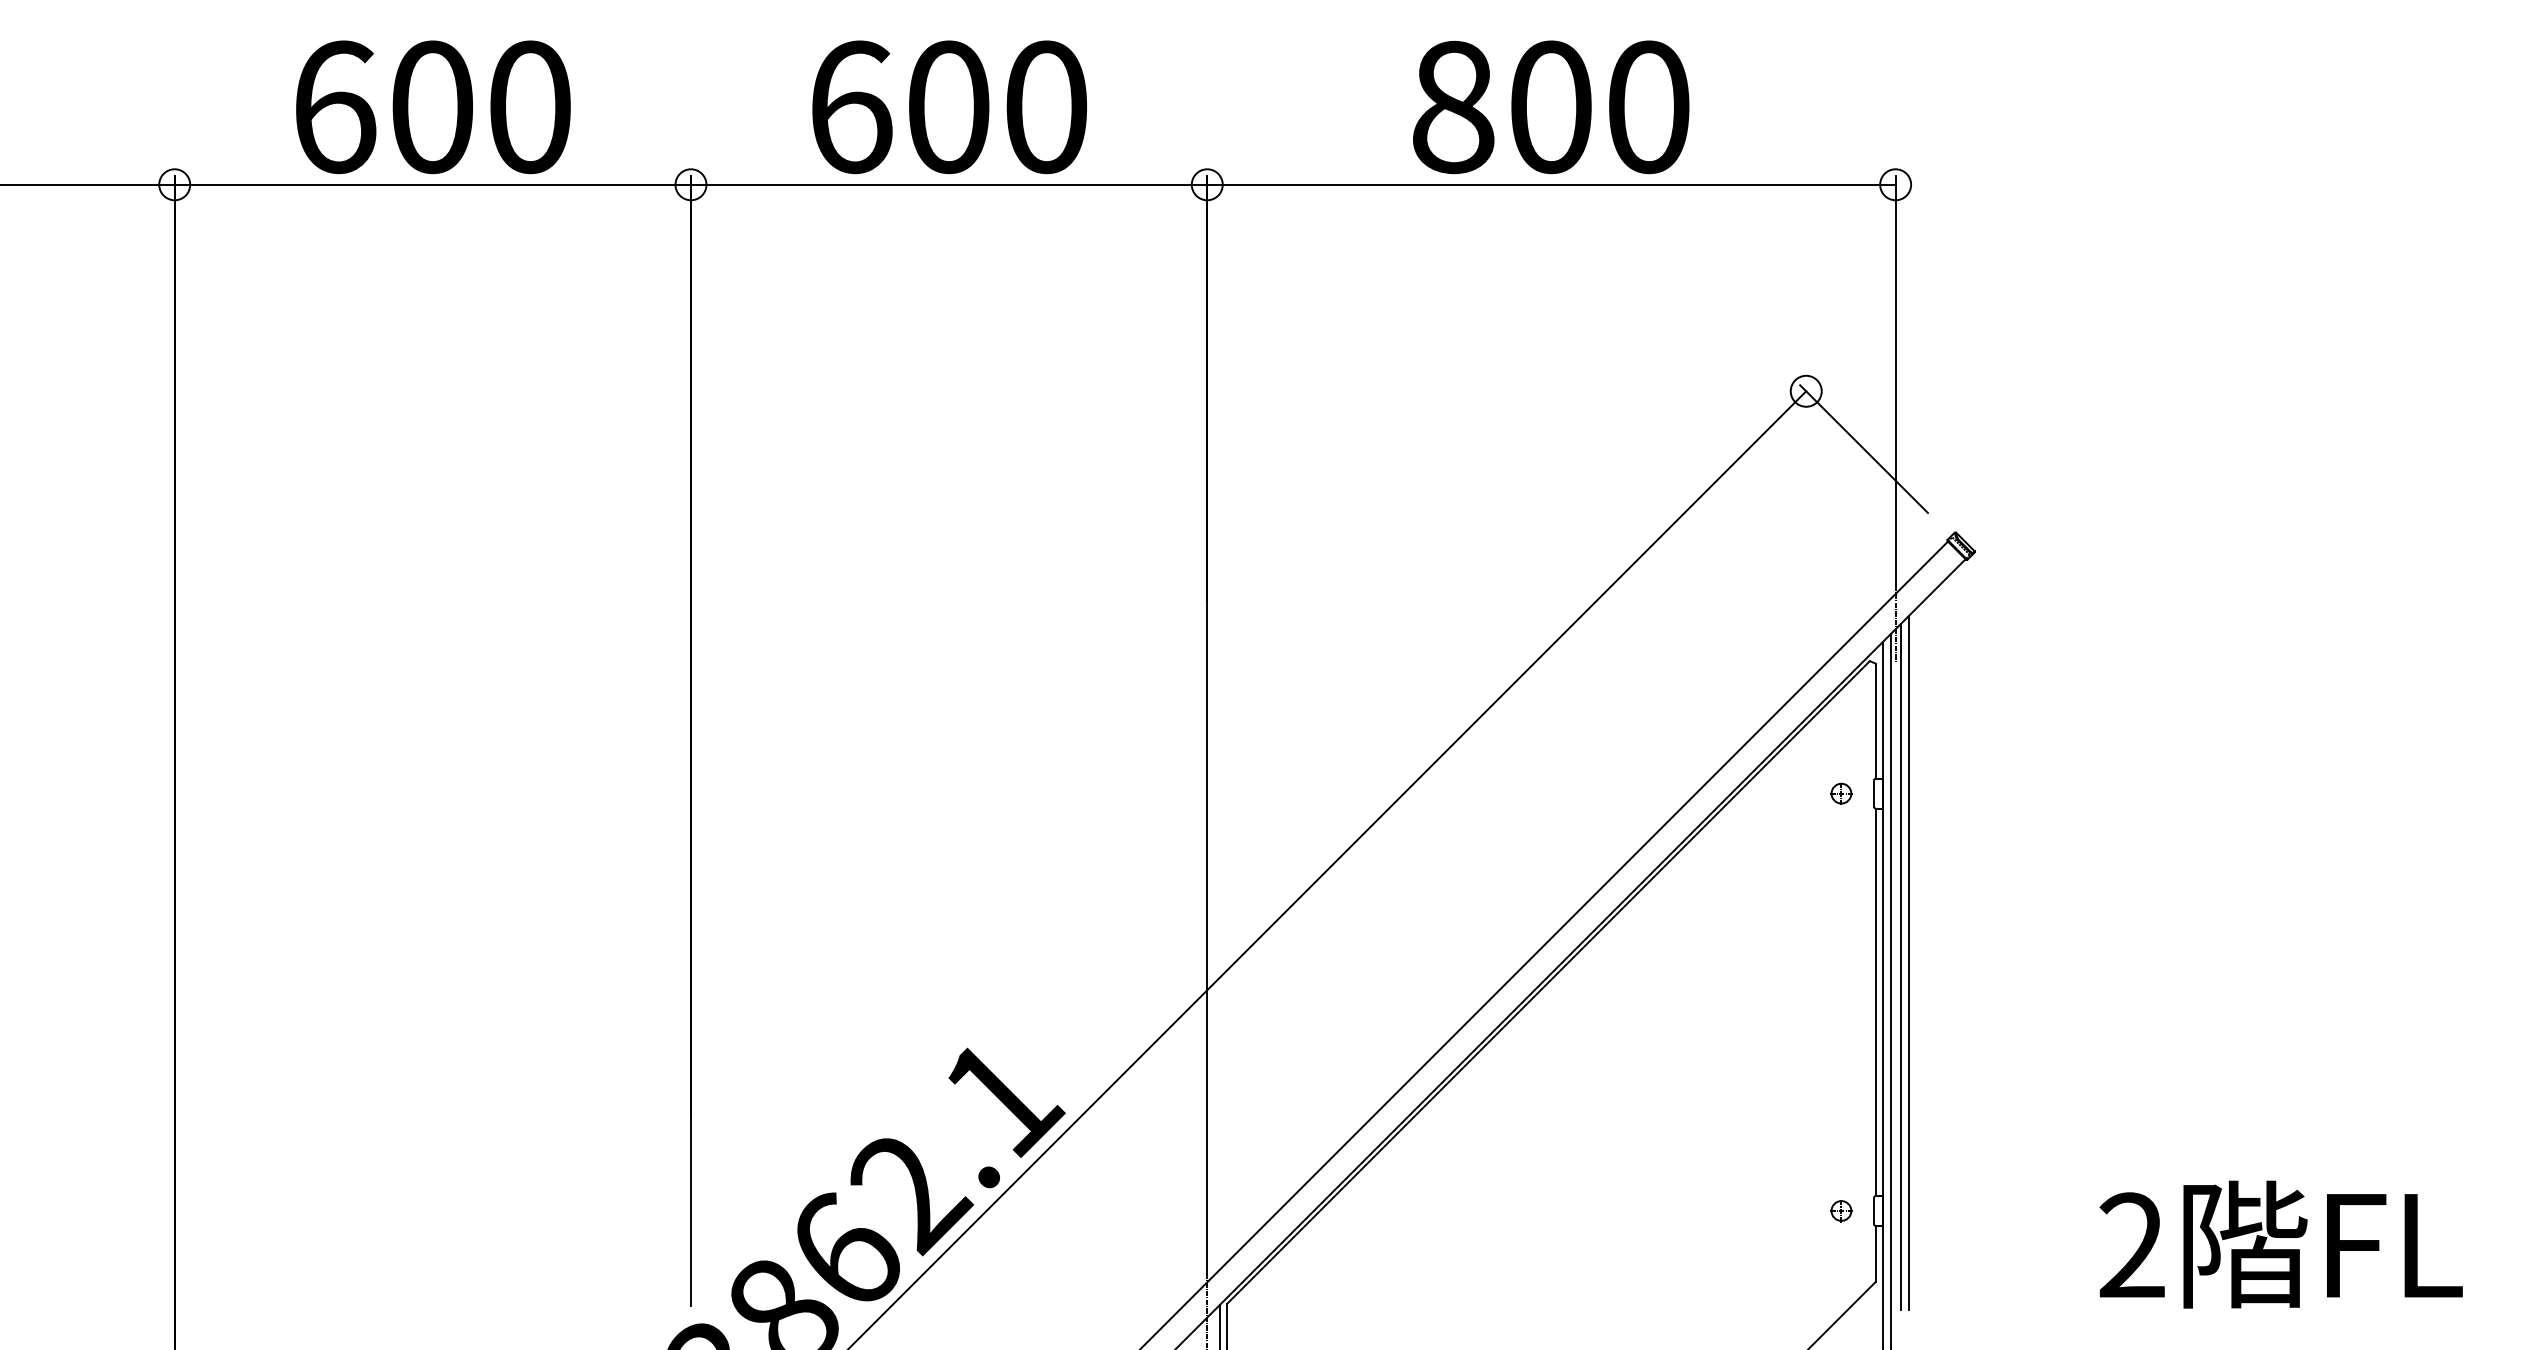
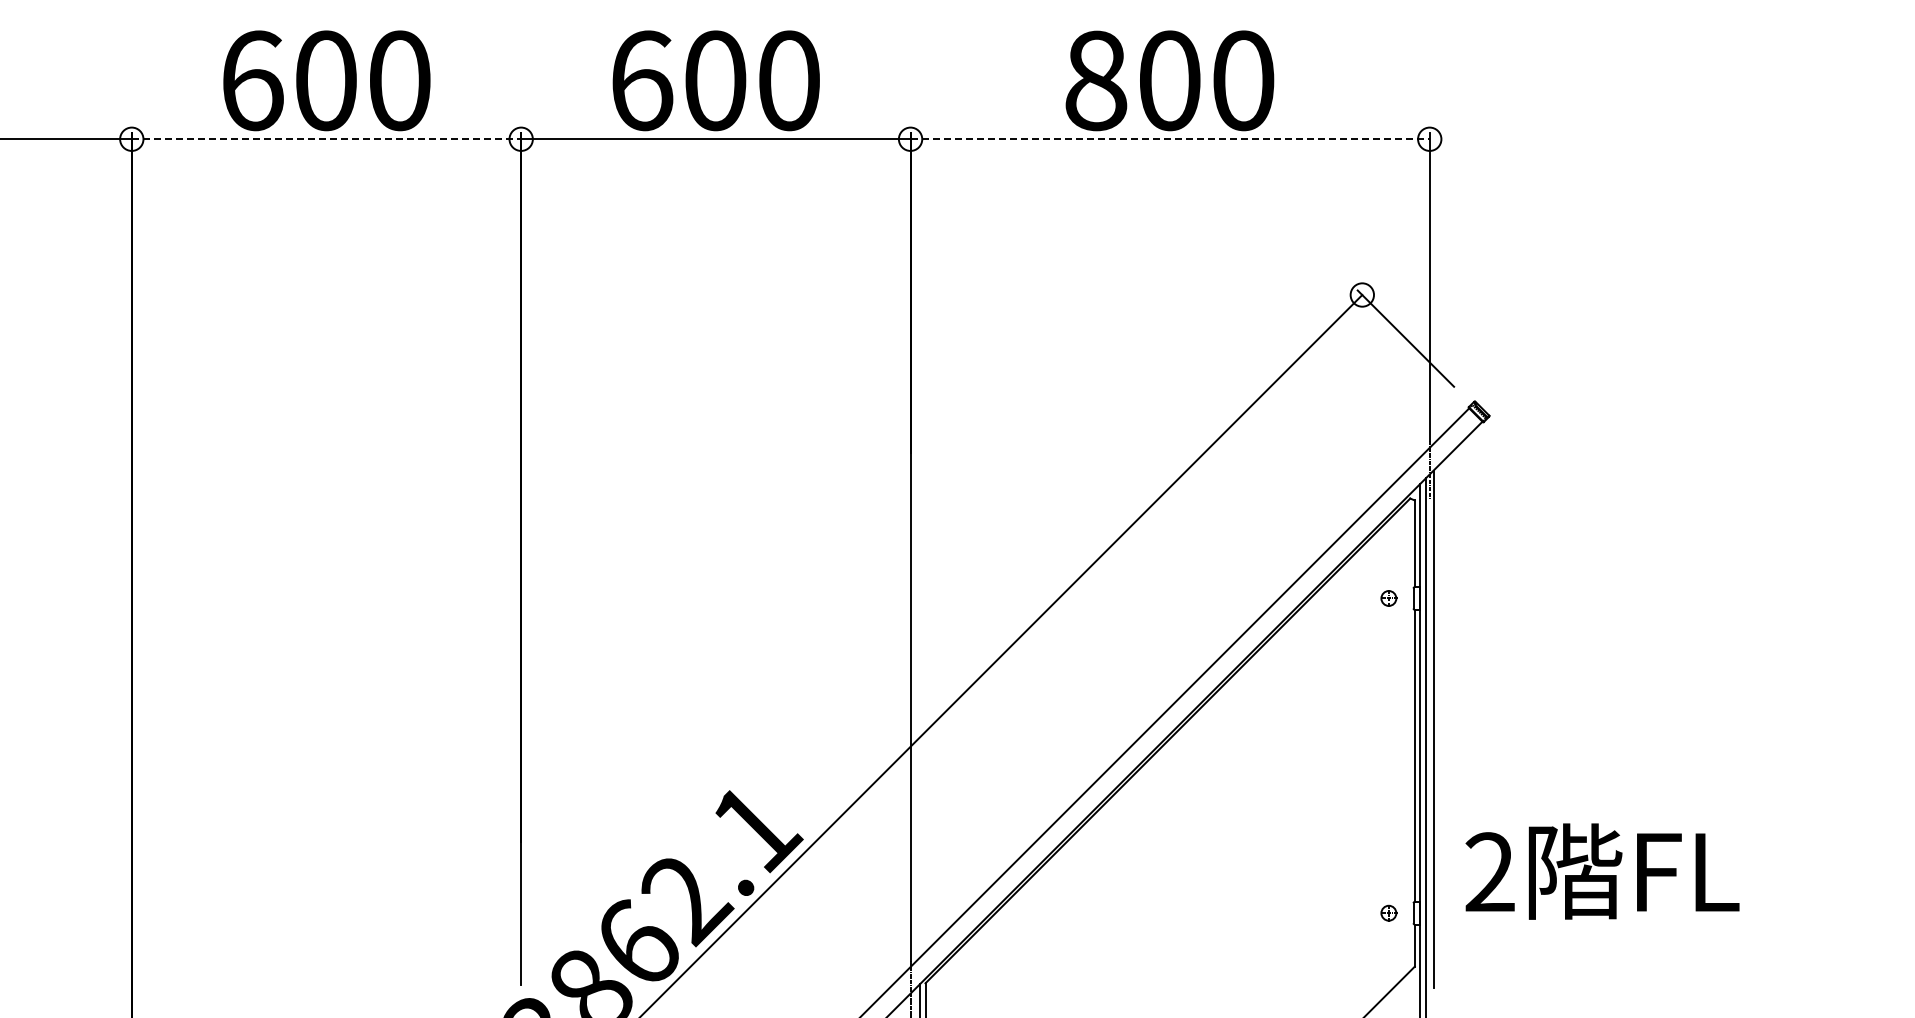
line: (432, 185) -> (326, 139), solid -> dashed
line: (1551, 185) -> (1170, 139), solid -> dashed
line: (1908, 963) -> (1439, 726), removed
text: (2281, 1244) -> (1602, 871), moved

